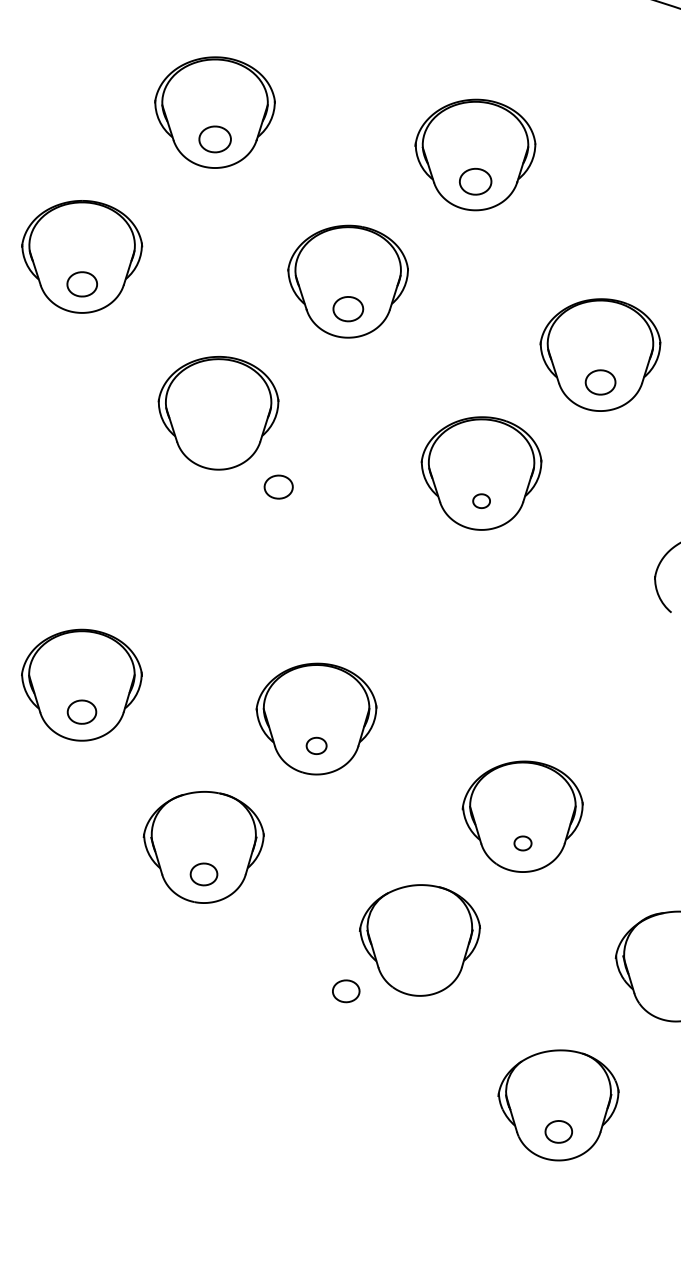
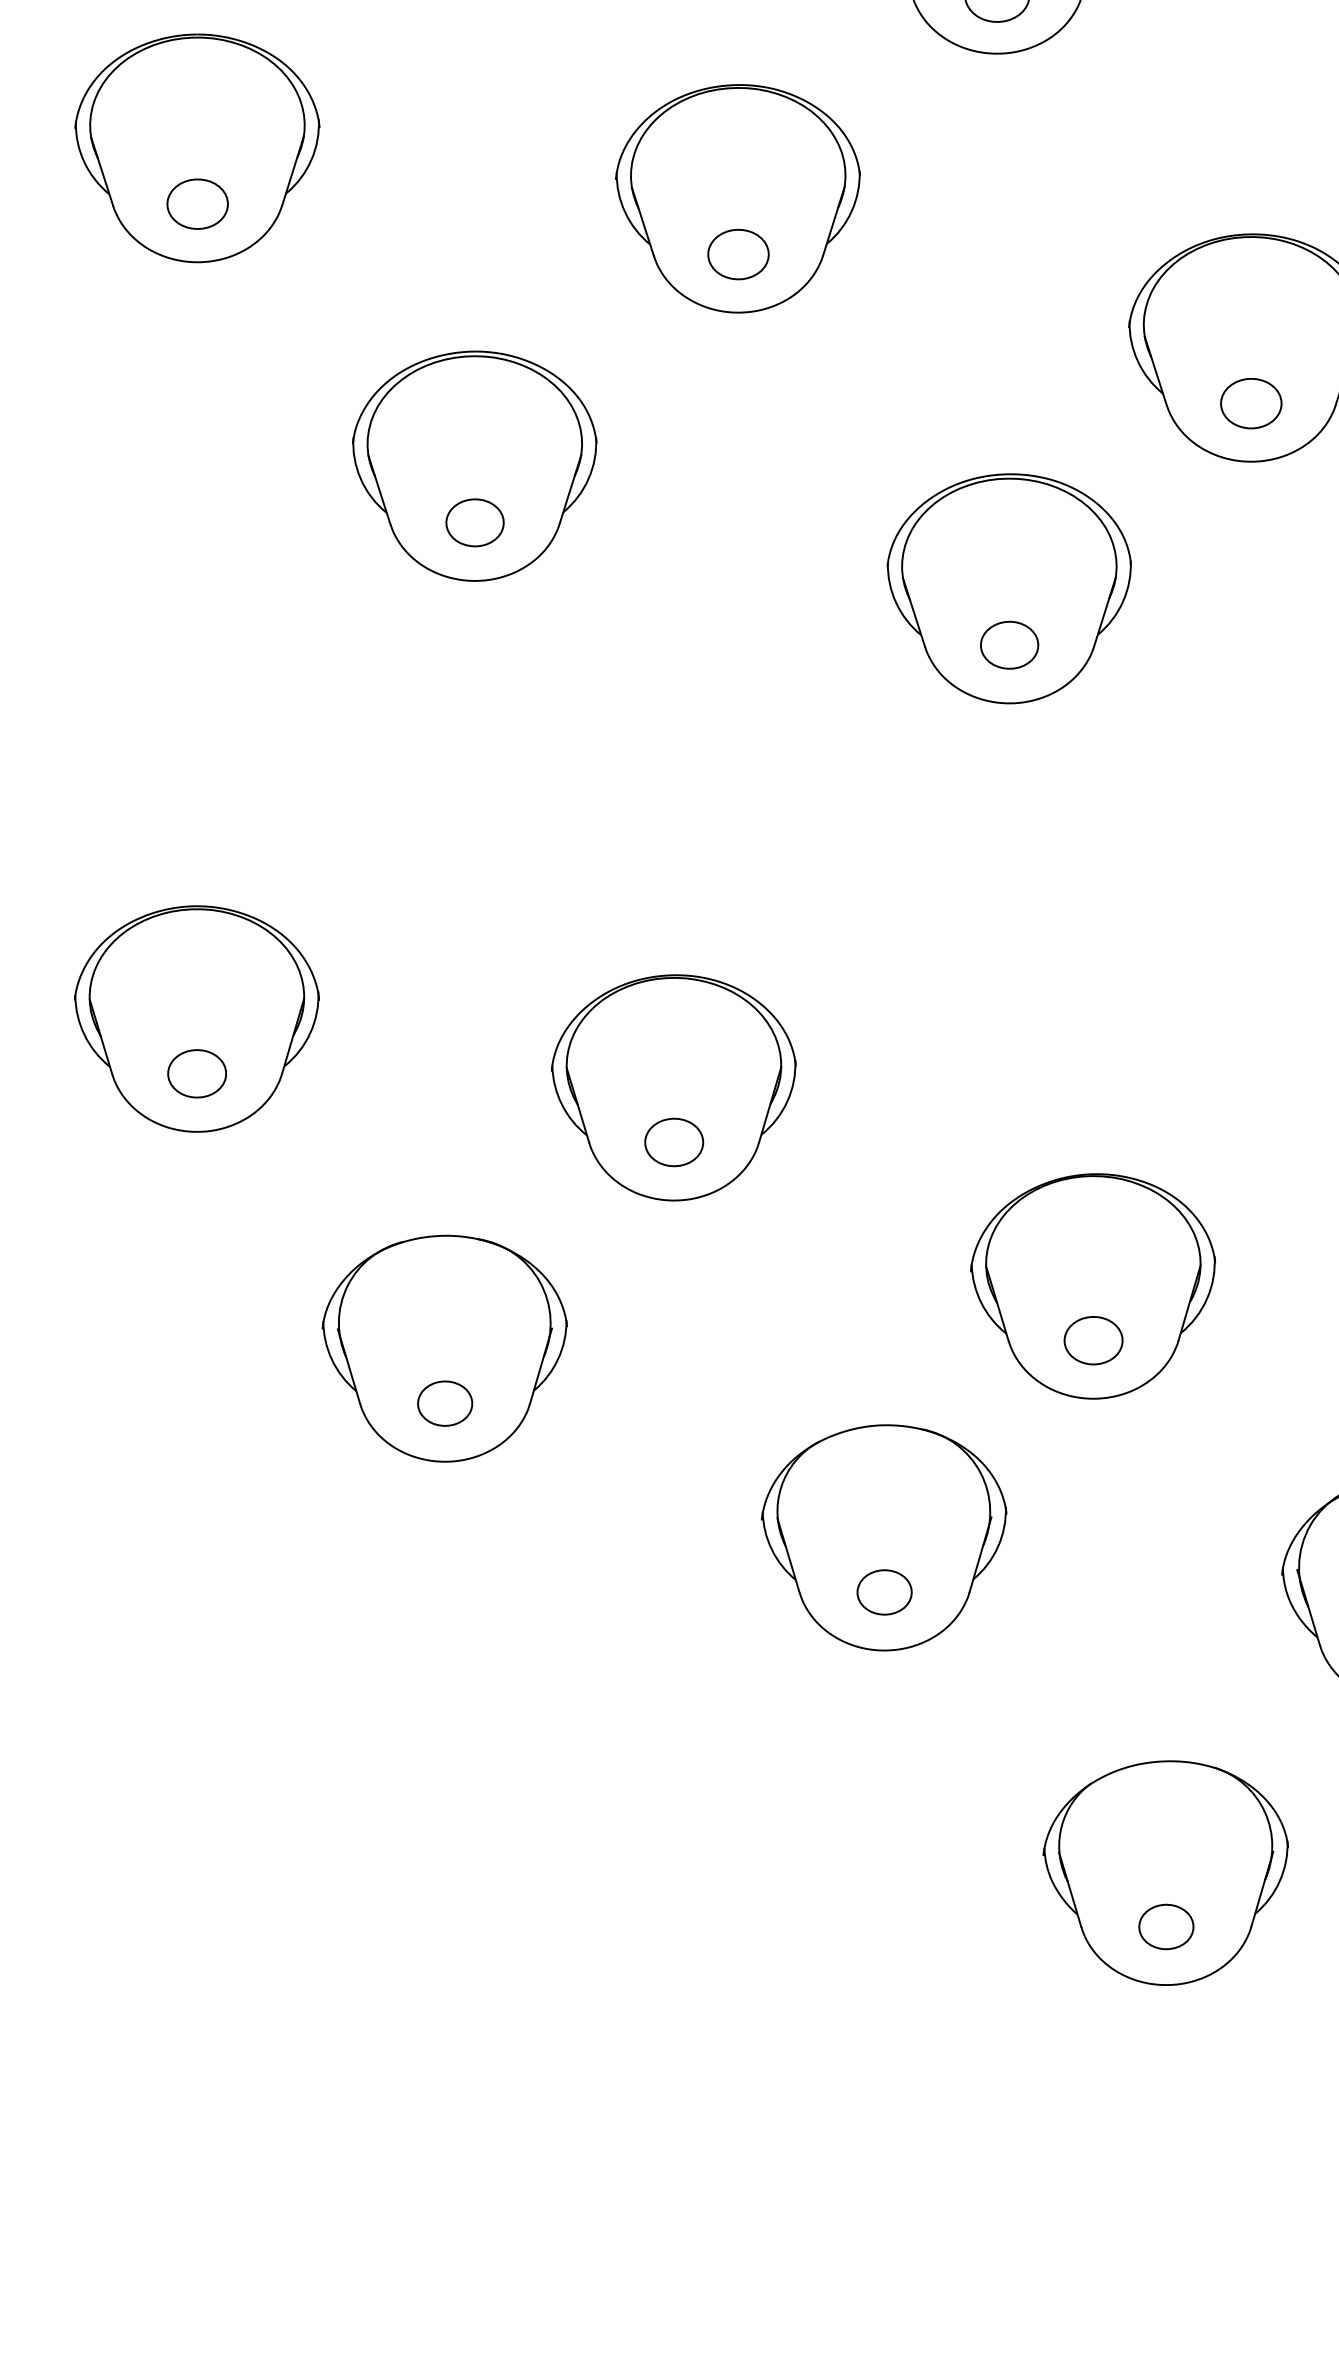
part: (278, 486) -> (474, 521), moved
part: (481, 500) -> (1009, 643), size x1.67
part: (316, 745) -> (673, 1141), size x1.43
part: (522, 843) -> (1092, 1340), size x1.67
part: (346, 991) -> (885, 1592), moved

